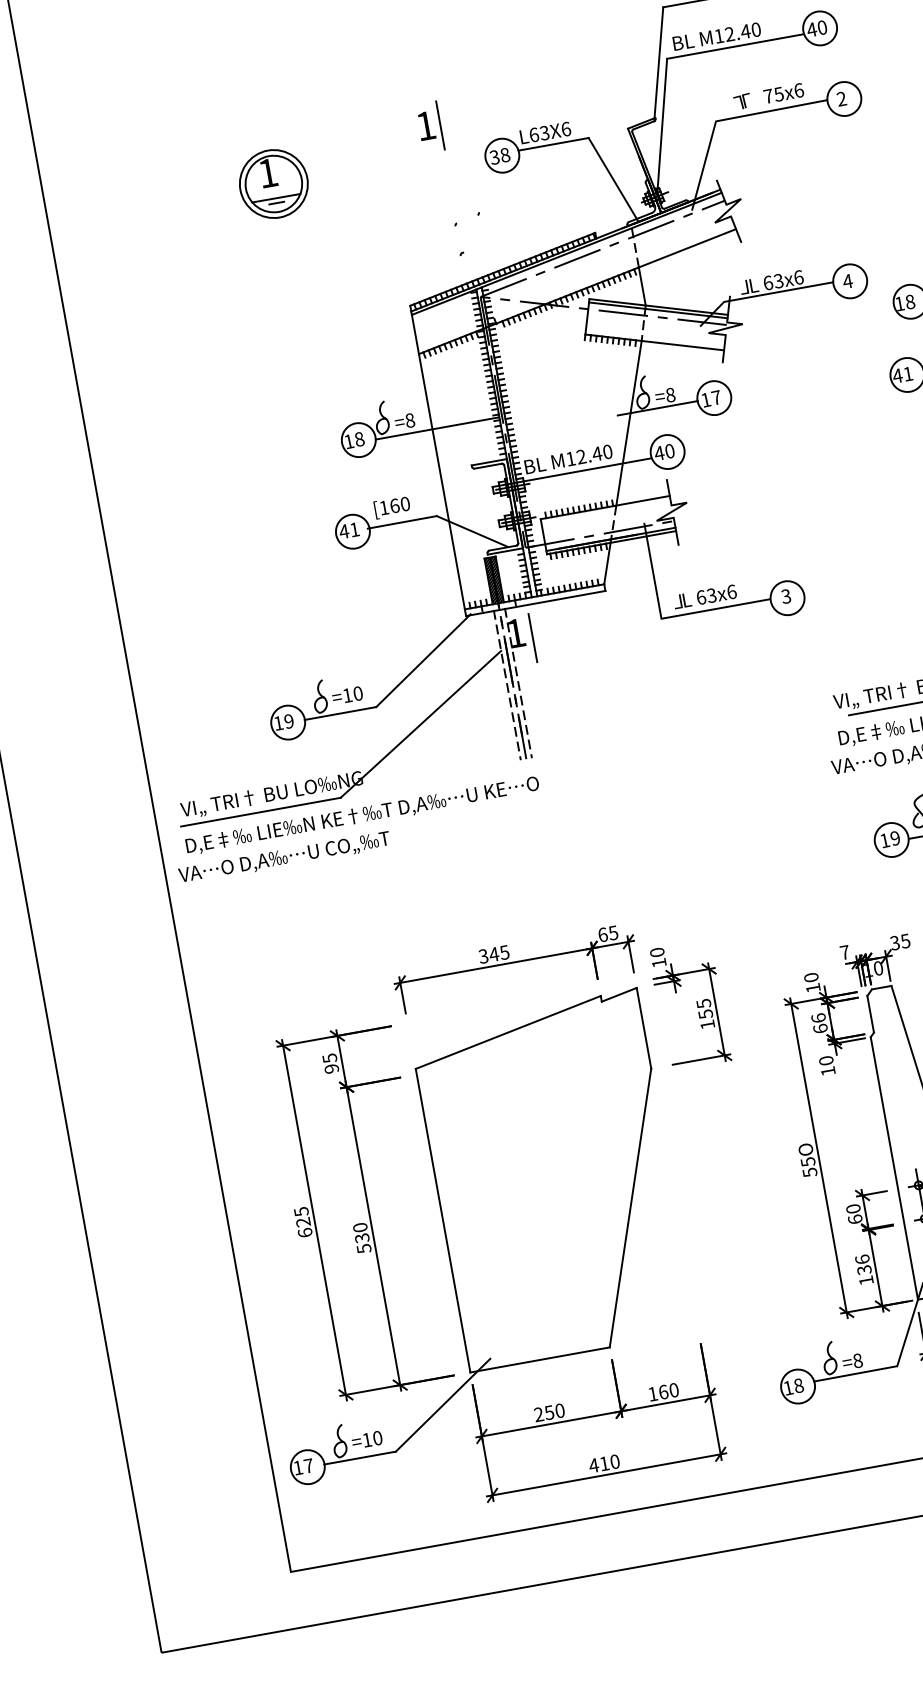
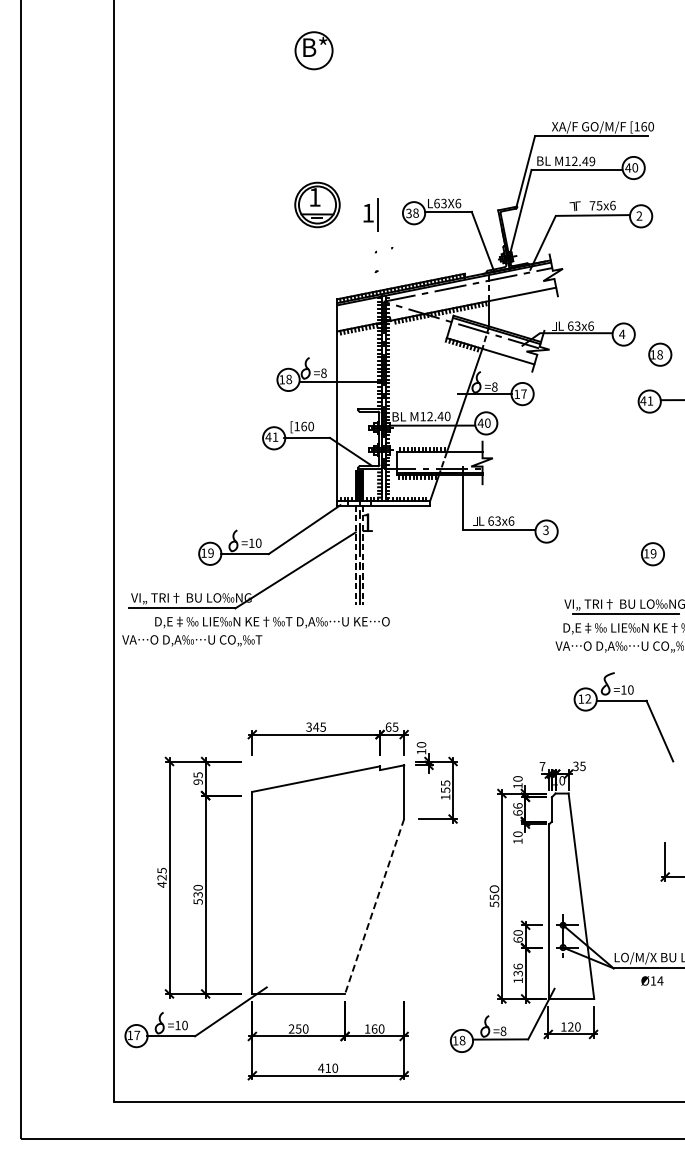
text: (756, 29) -> (592, 161), M12.40 -> M12.49
part: (429, 127) -> (370, 214), moved
part: (273, 183) -> (317, 204), moved
line: (532, 637) -> (377, 527), removed
text: (362, 815) -> (272, 622), moved
text: (895, 839) -> (588, 699), 19 -> 12
line: (630, 1208) -> (374, 906), solid -> dashed
text: (304, 1232) -> (161, 884), 625 -> 425

